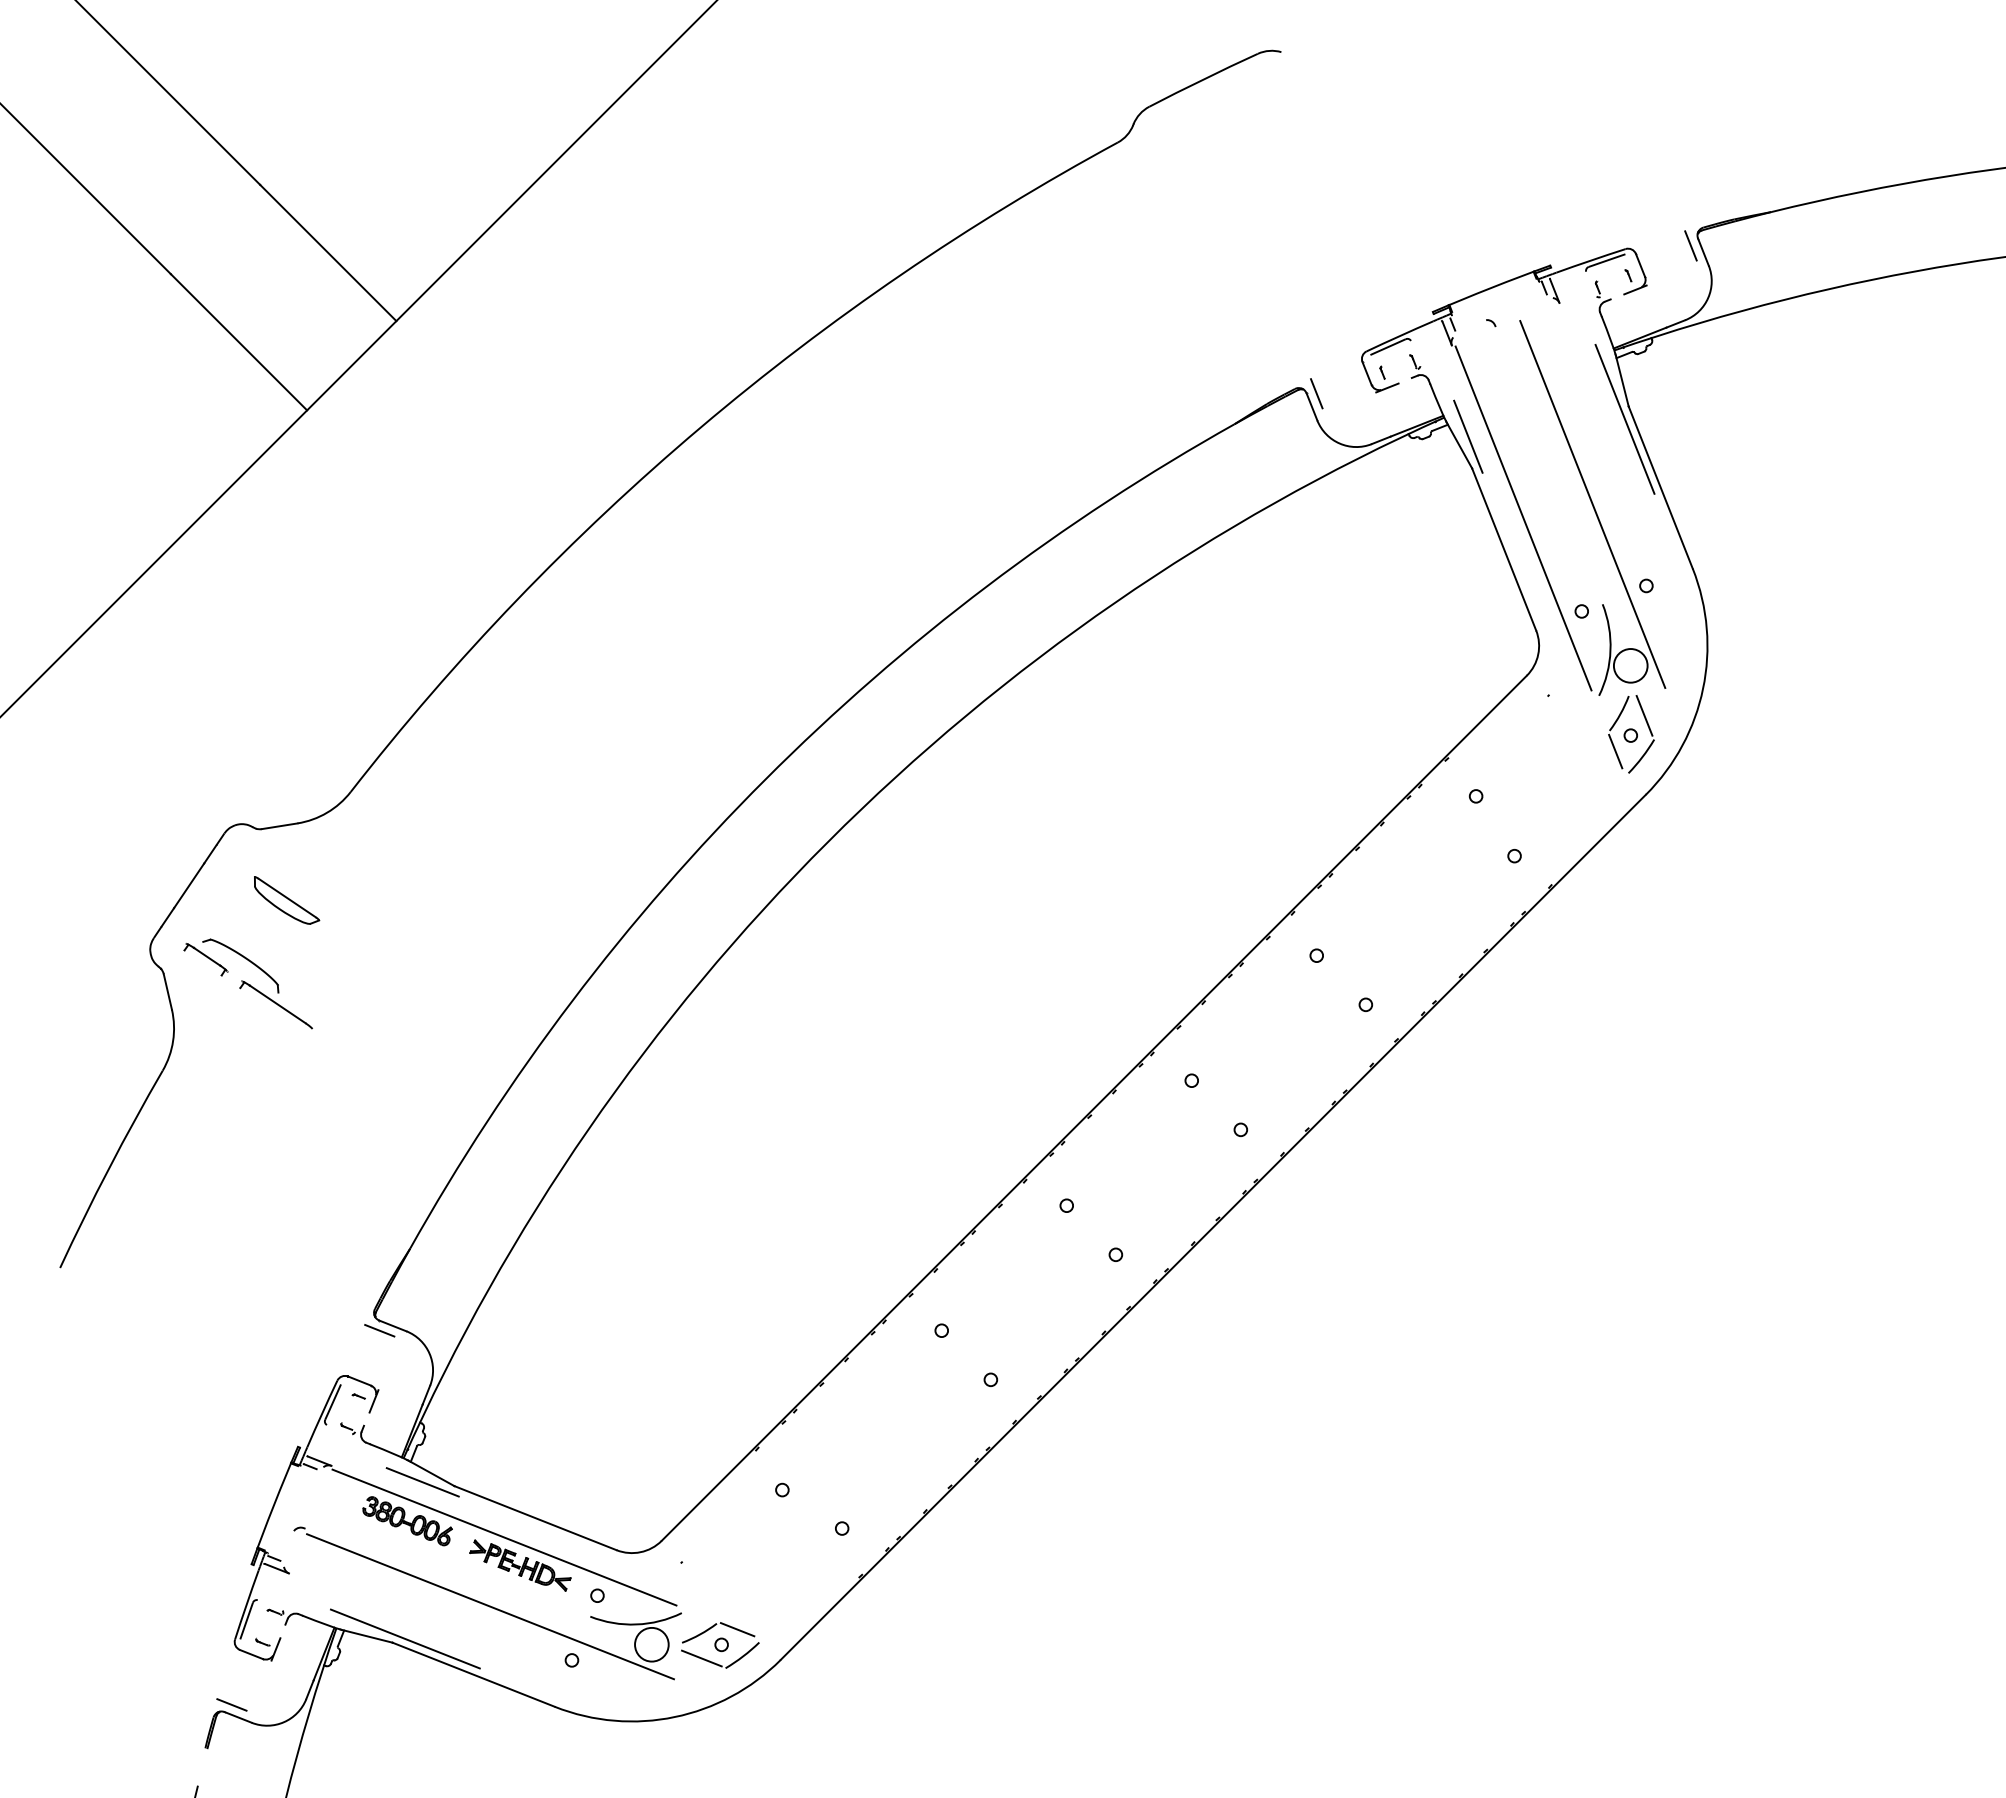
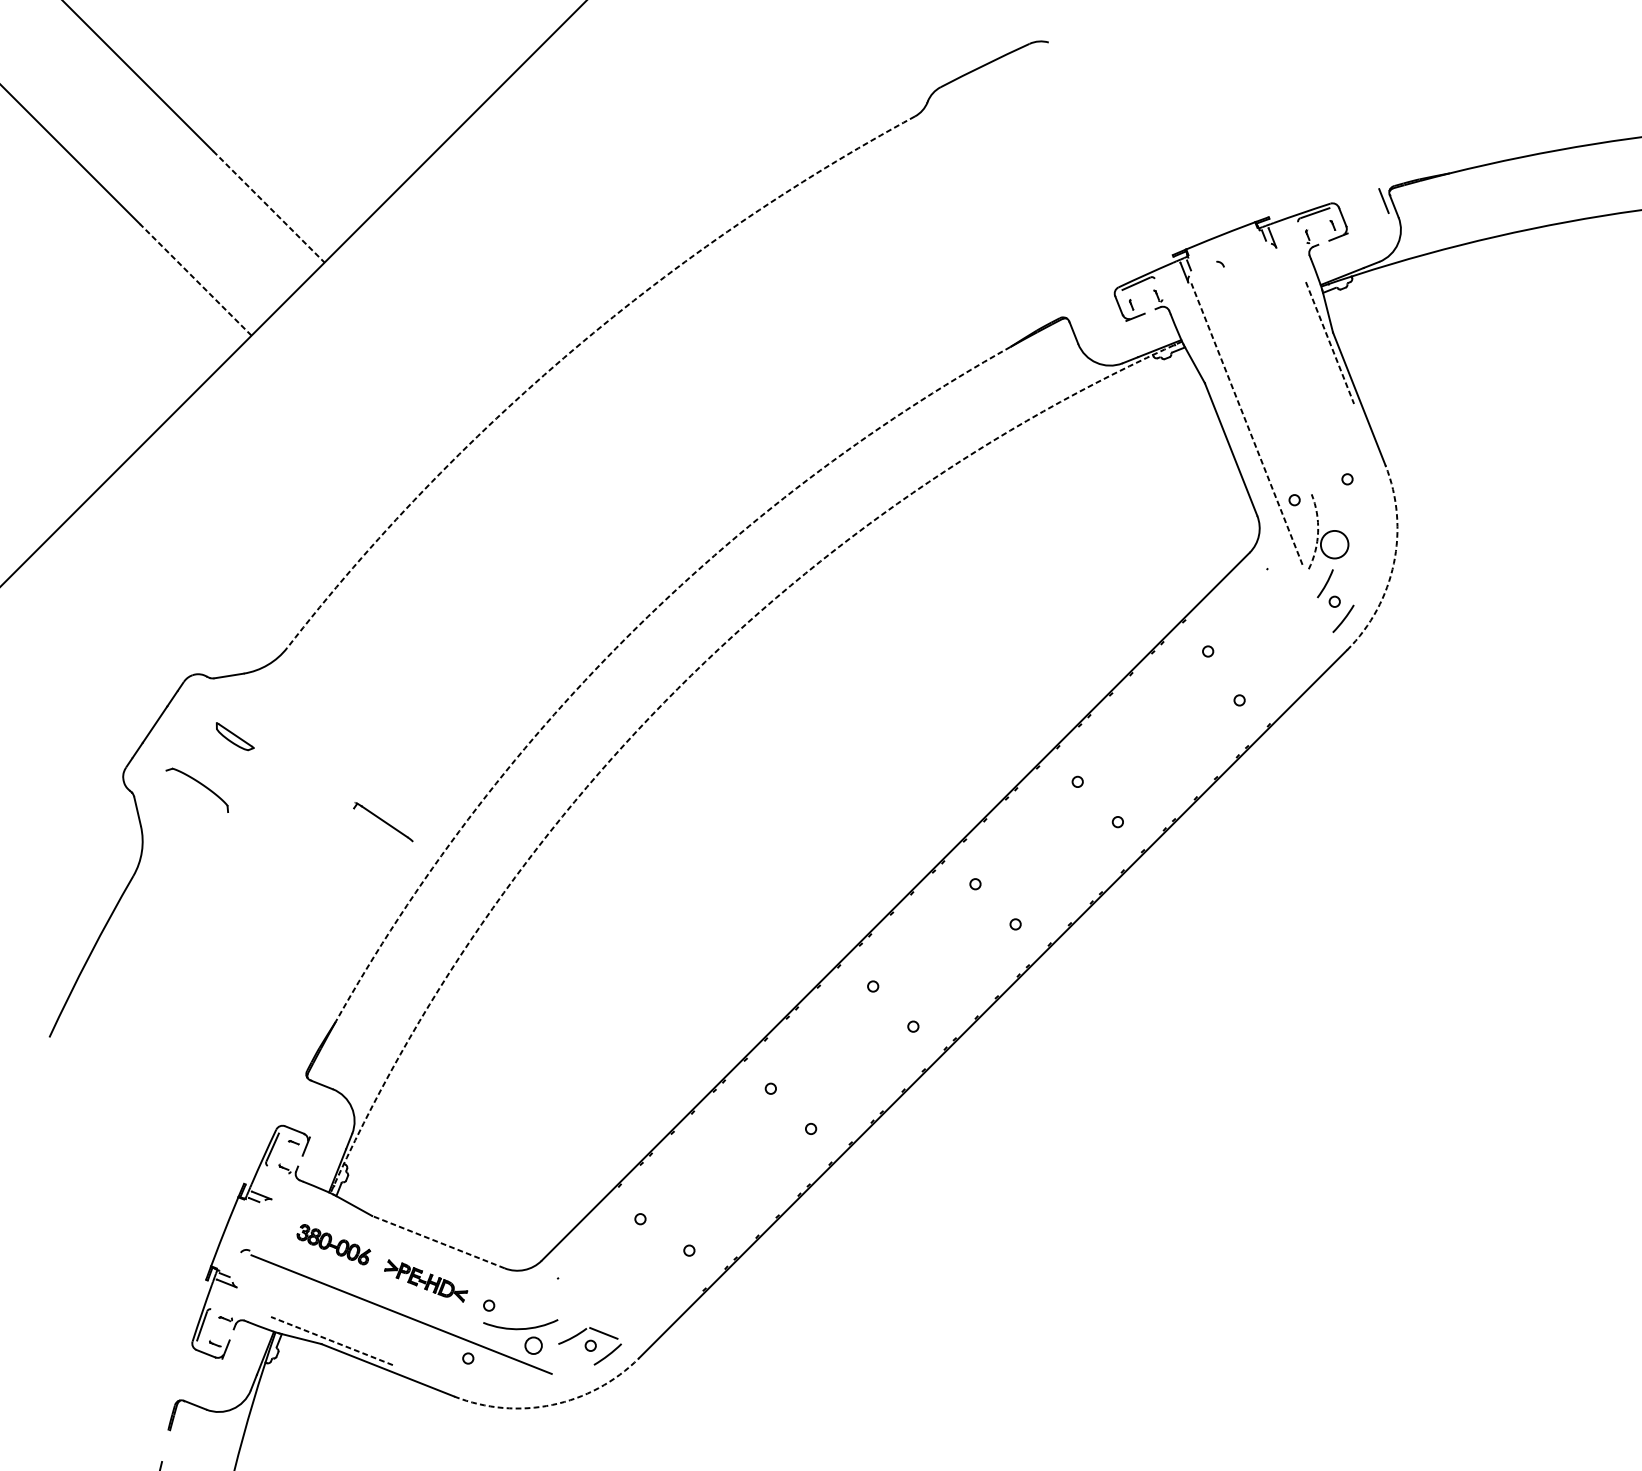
line: (328, 253) -> (269, 207), solid -> dashed
line: (238, 341) -> (195, 279), solid -> dashed
line: (1316, 393) -> (1077, 321), removed
line: (1625, 419) -> (1330, 343), solid -> dashed
arc: (700, 427) -> (573, 349), solid -> dashed
line: (1468, 436) -> (1201, 357), removed
line: (1592, 504) -> (1303, 412), removed
line: (1523, 518) -> (1246, 424), solid -> dashed
arc: (1610, 650) -> (1318, 532), solid -> dashed
arc: (1703, 688) -> (1394, 563), solid -> dashed
line: (1644, 715) -> (1345, 585), removed
line: (1615, 751) -> (1322, 614), removed
arc: (765, 779) -> (626, 637), solid -> dashed
arc: (827, 842) -> (677, 689), solid -> dashed
part: (287, 900) -> (235, 736), size x0.7
part: (205, 959) -> (168, 785), removed
part: (275, 1004) -> (382, 821), moved
line: (379, 1330) -> (310, 1088), removed
line: (422, 1482) -> (345, 1212), removed
line: (535, 1517) -> (438, 1241), solid -> dashed
line: (504, 1537) -> (413, 1257), removed
line: (404, 1638) -> (331, 1340), solid -> dashed
circle: (651, 1644) -> (533, 1345), size x0.6
line: (701, 1658) -> (574, 1356), removed
line: (231, 1704) -> (189, 1394), removed
arc: (674, 1717) -> (552, 1405), solid -> dashed

